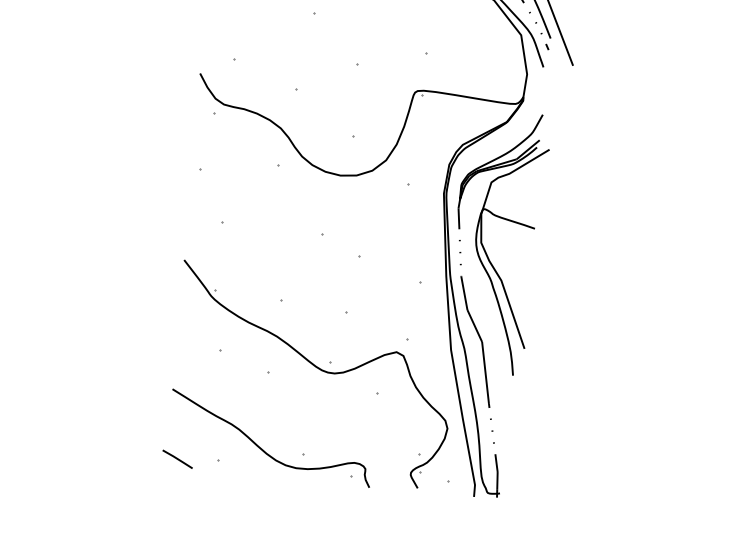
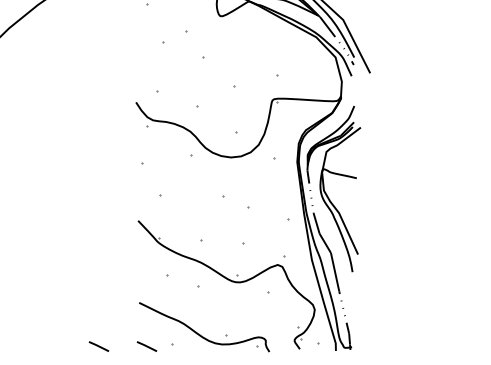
line: (101, 451) -> (98, 346), added

